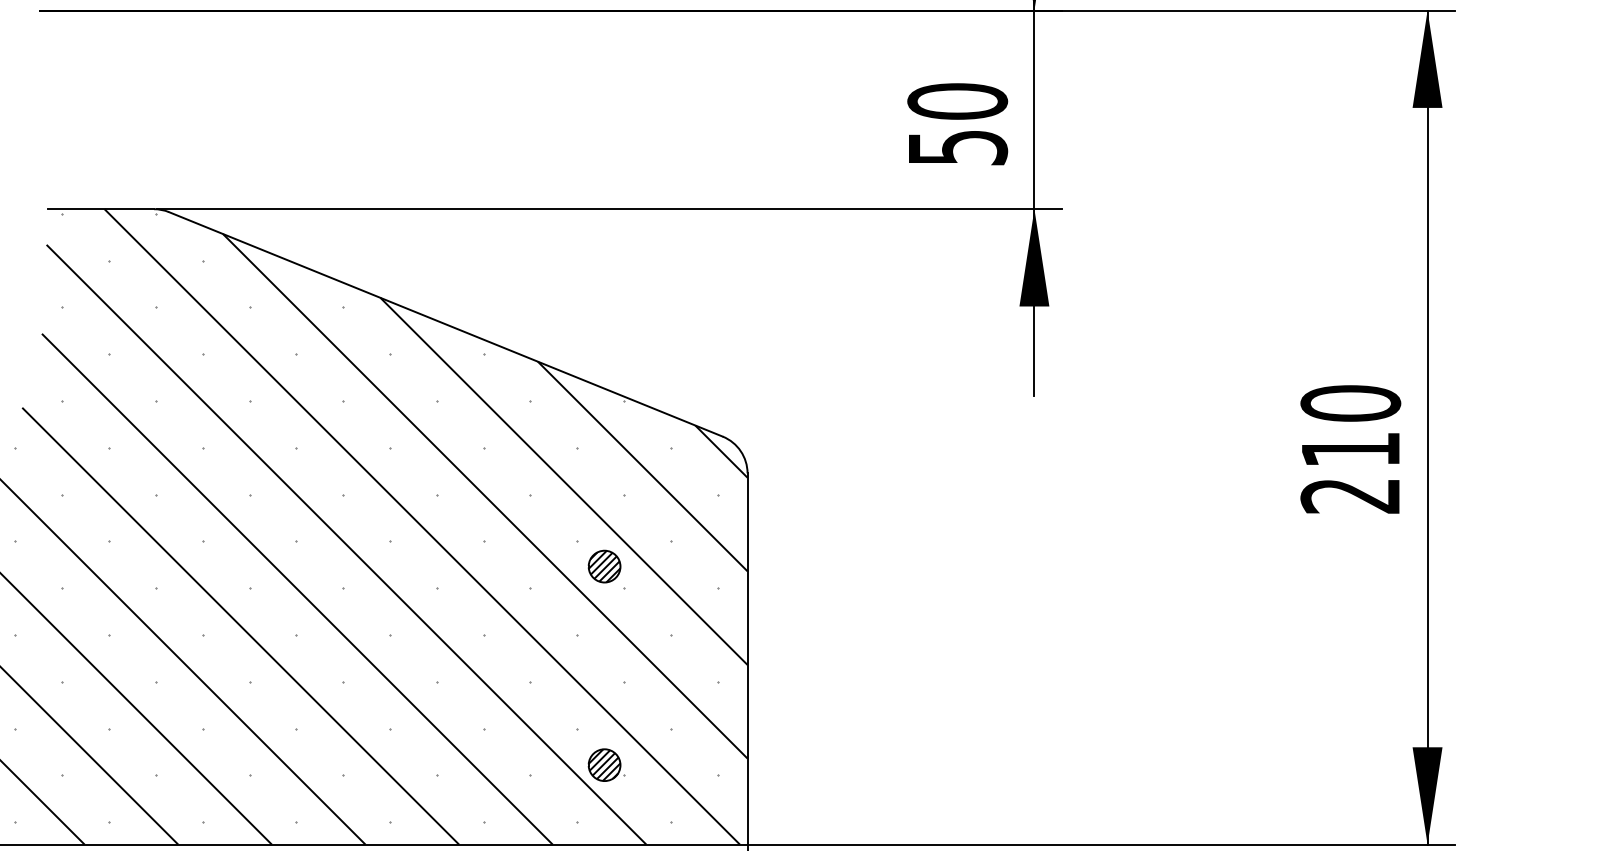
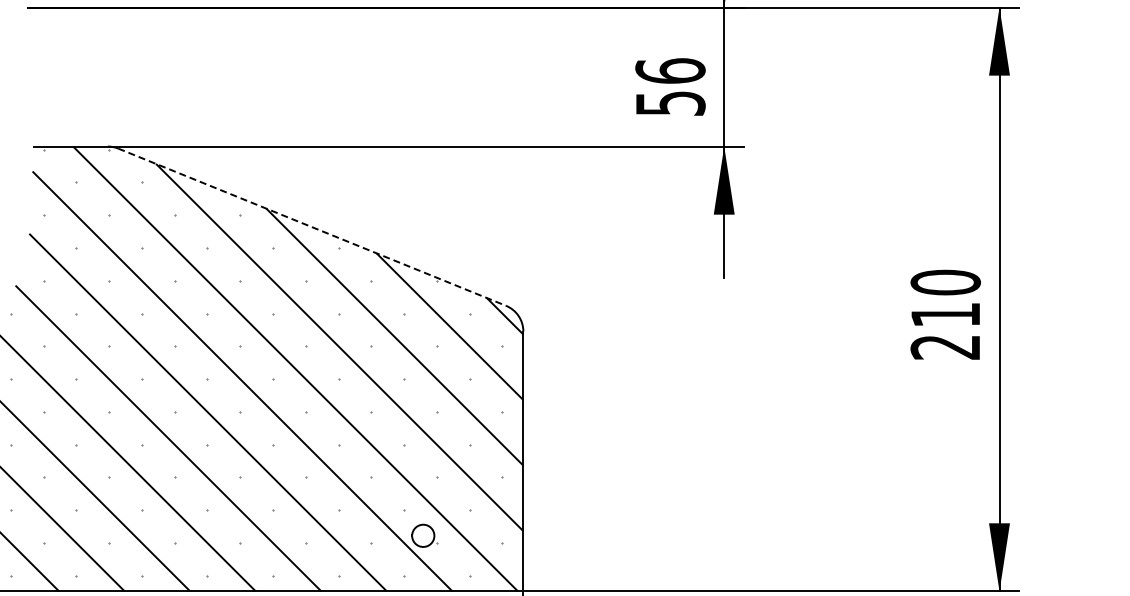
text: (957, 100) -> (670, 70), 50 -> 56
line: (446, 324) -> (312, 227), solid -> dashed
part: (604, 566) -> (423, 396), removed
hatch: (604, 764) -> (423, 535), removed

